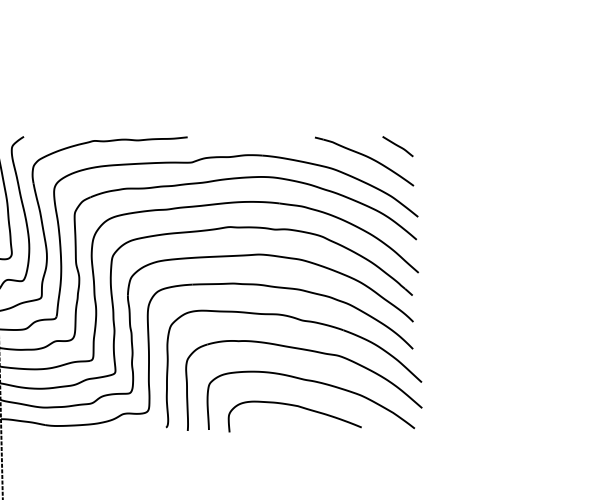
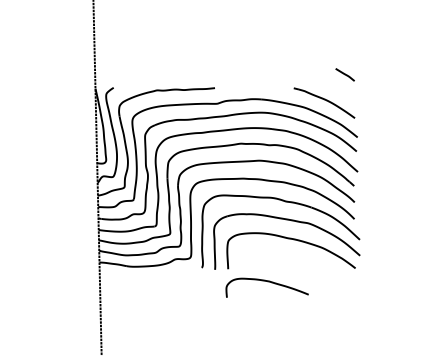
line: (396, 145) -> (344, 74), moved
curve: (295, 407) -> (267, 282), moved

